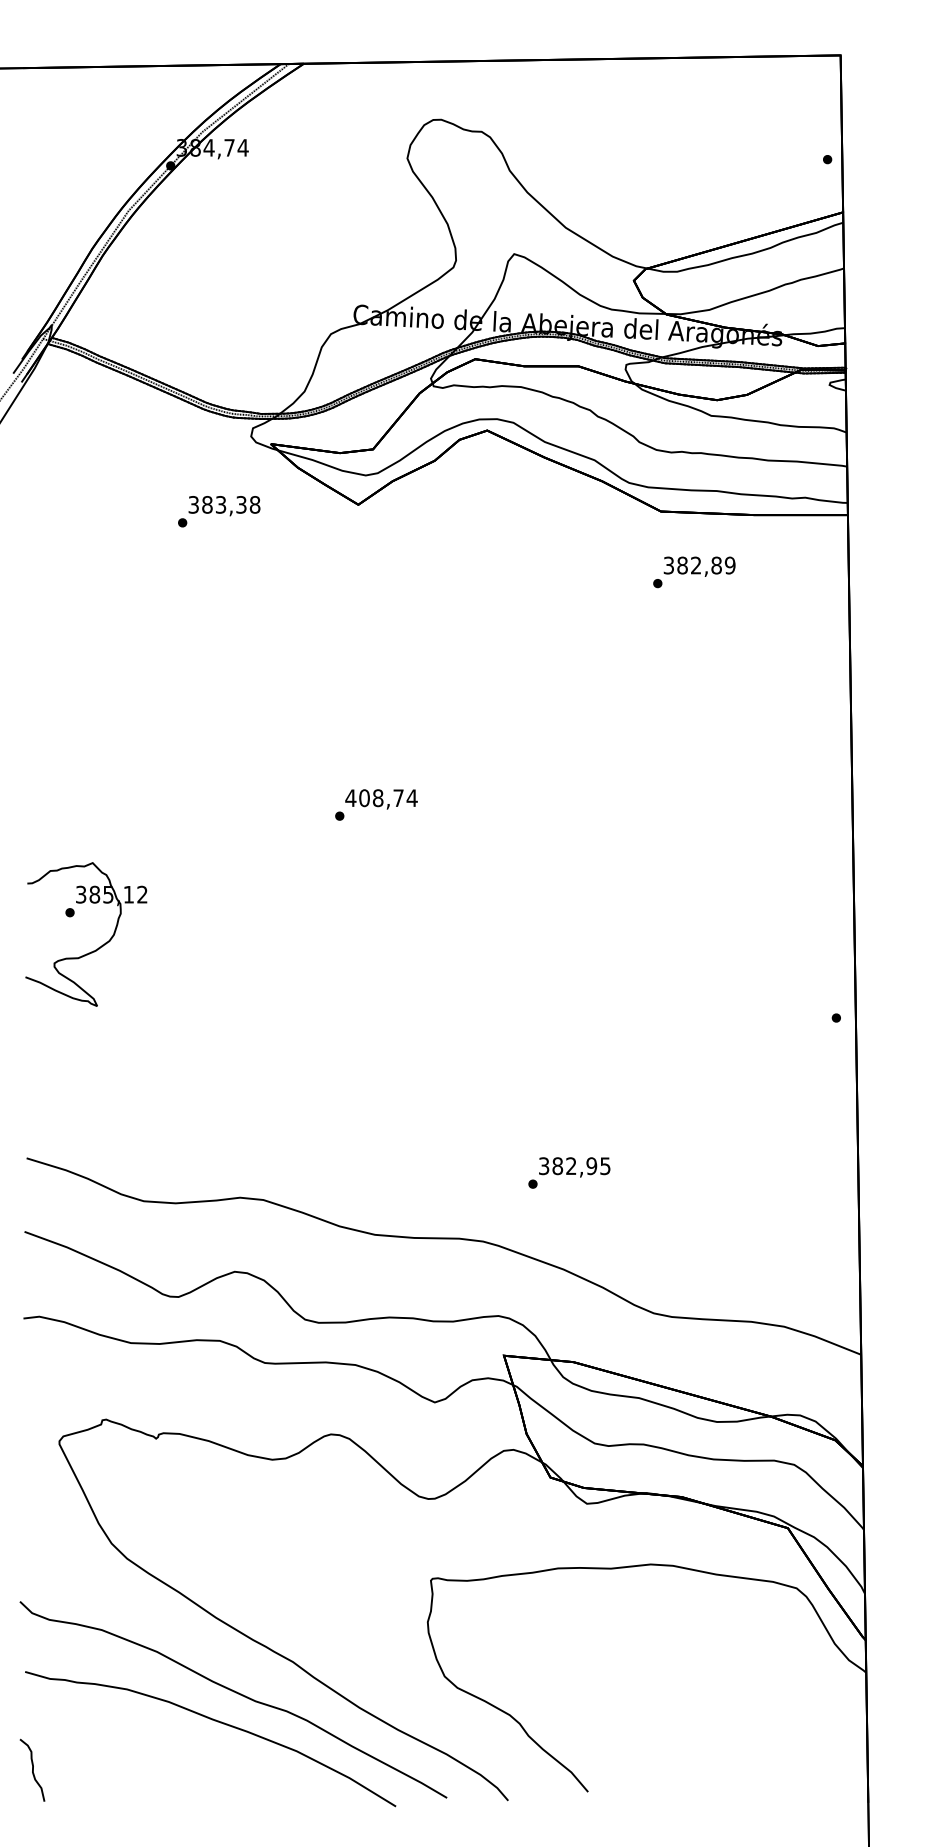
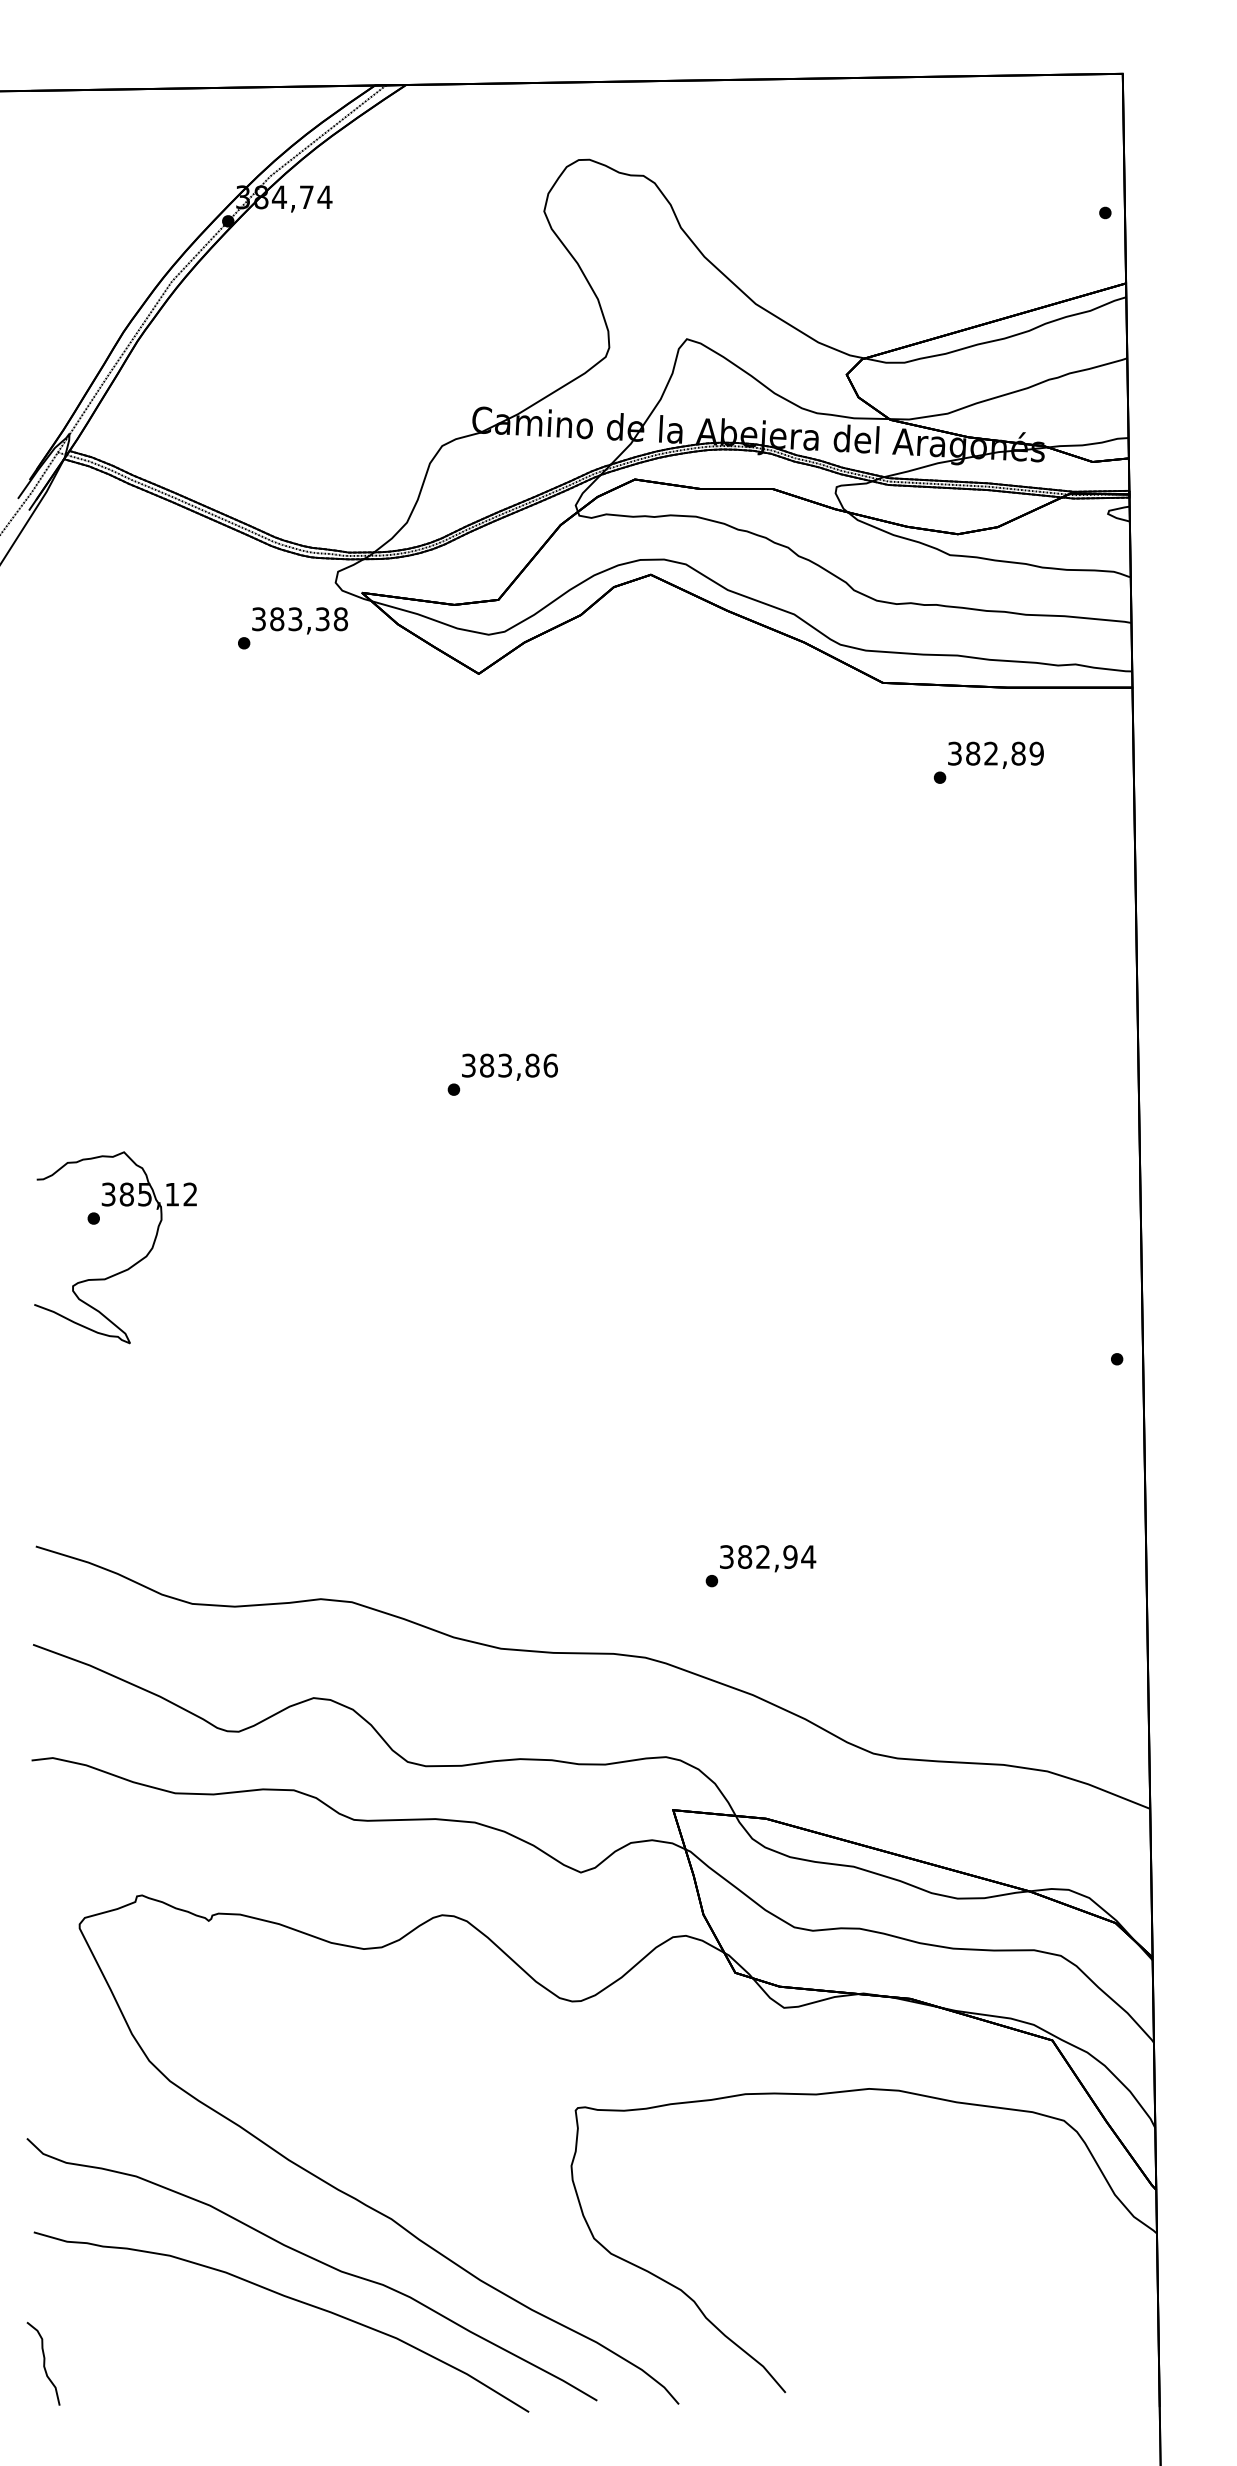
text: (219, 511) -> (293, 628), moved
text: (694, 572) -> (989, 762), moved
text: (381, 798) -> (509, 1066), 408,74 -> 383,86
text: (605, 1166) -> (808, 1557), 382,95 -> 382,94

